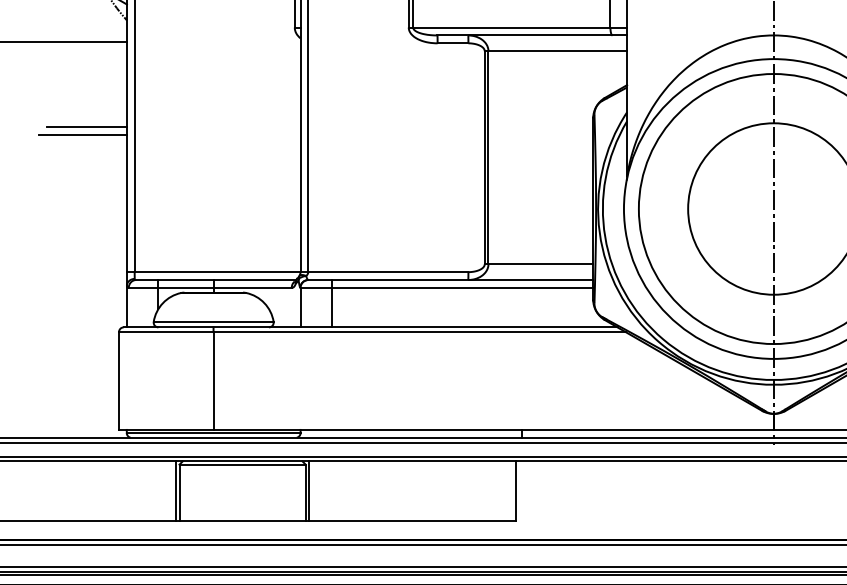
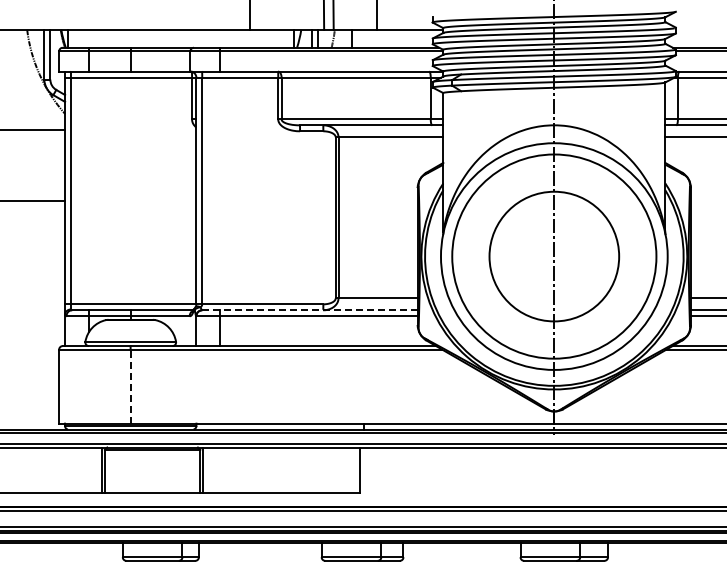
line: (86, 126) -> (34, 194), removed
line: (451, 280) -> (310, 310), solid -> dashed
line: (213, 380) -> (130, 386), solid -> dashed

